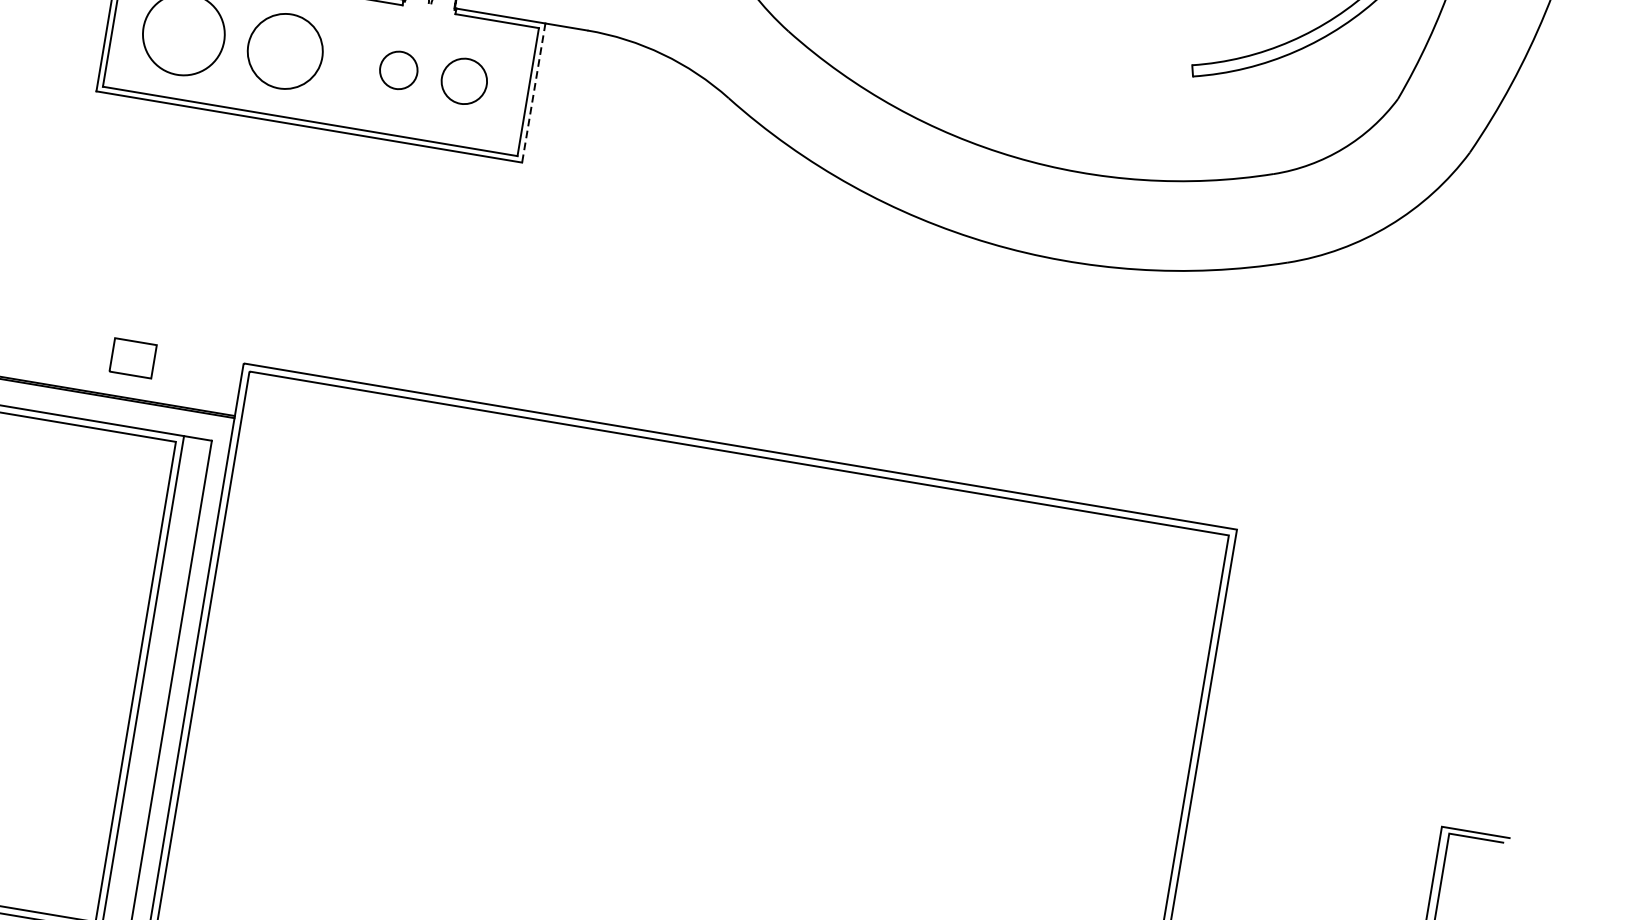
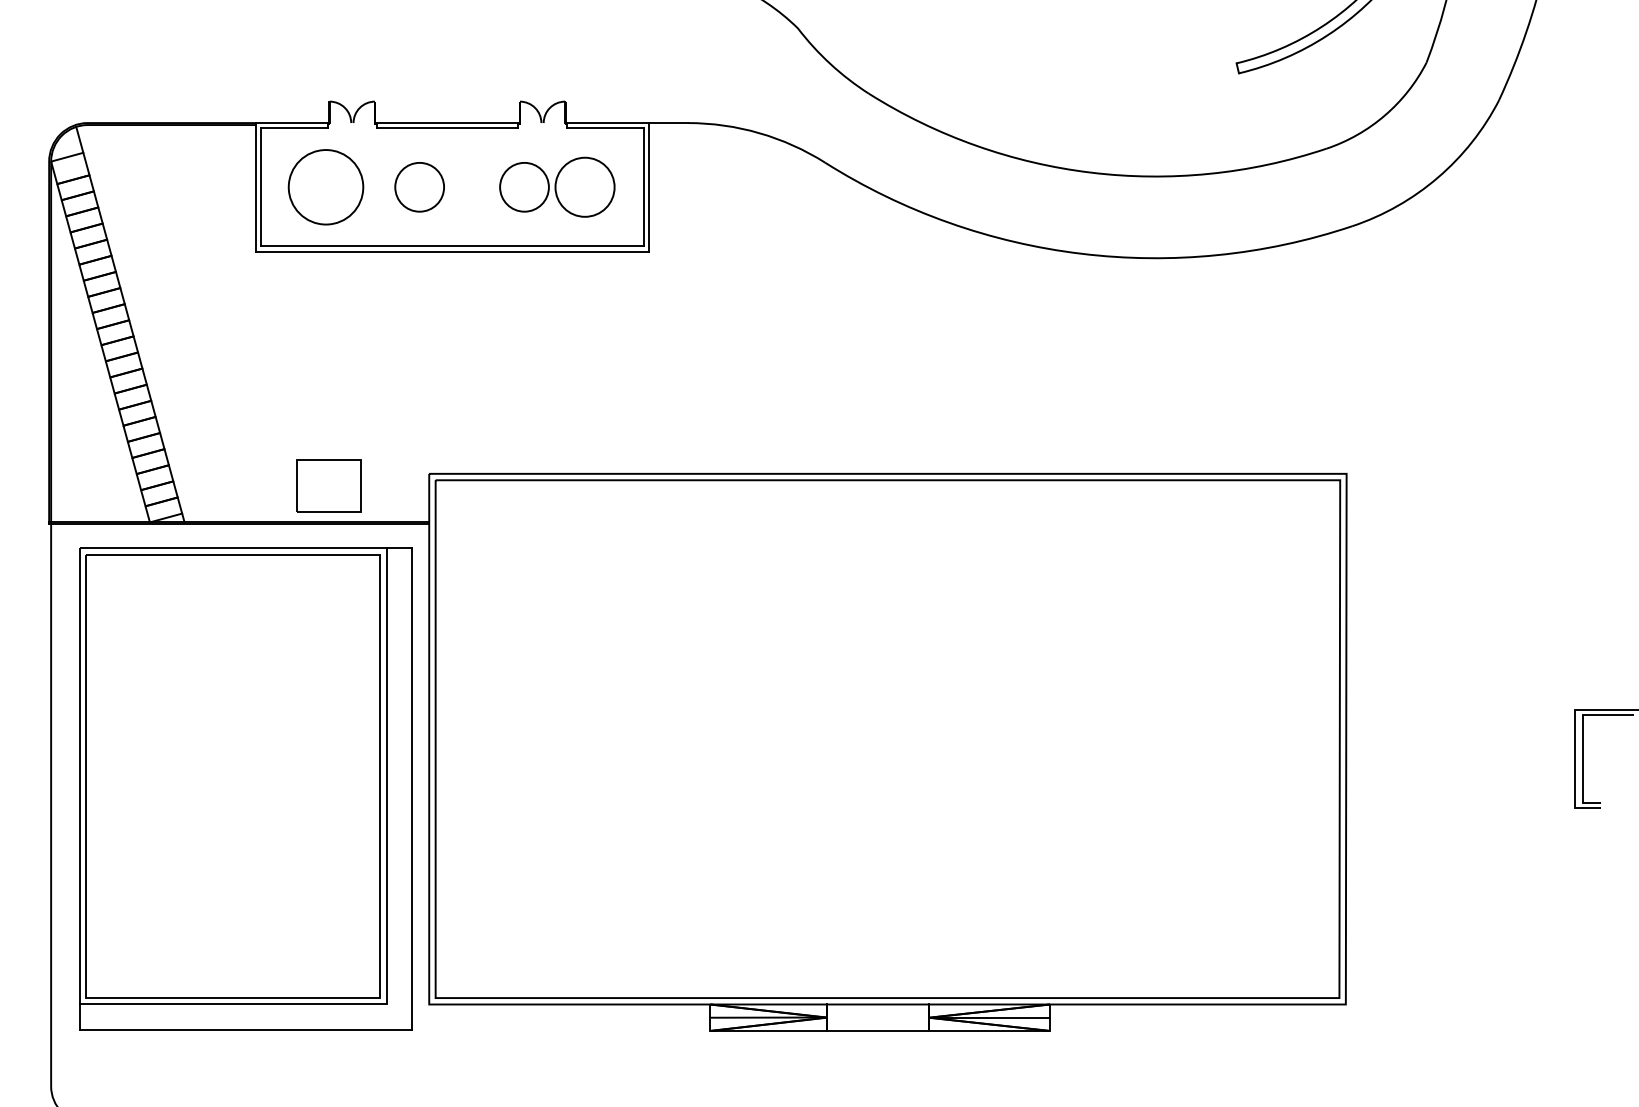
circle: (285, 50) -> (419, 186), size x0.71
circle: (398, 69) -> (524, 186), size x1.43
circle: (463, 80) -> (584, 186), size x1.43
line: (534, 93) -> (649, 187), dashed -> solid
part: (132, 357) -> (328, 485), size x1.67

